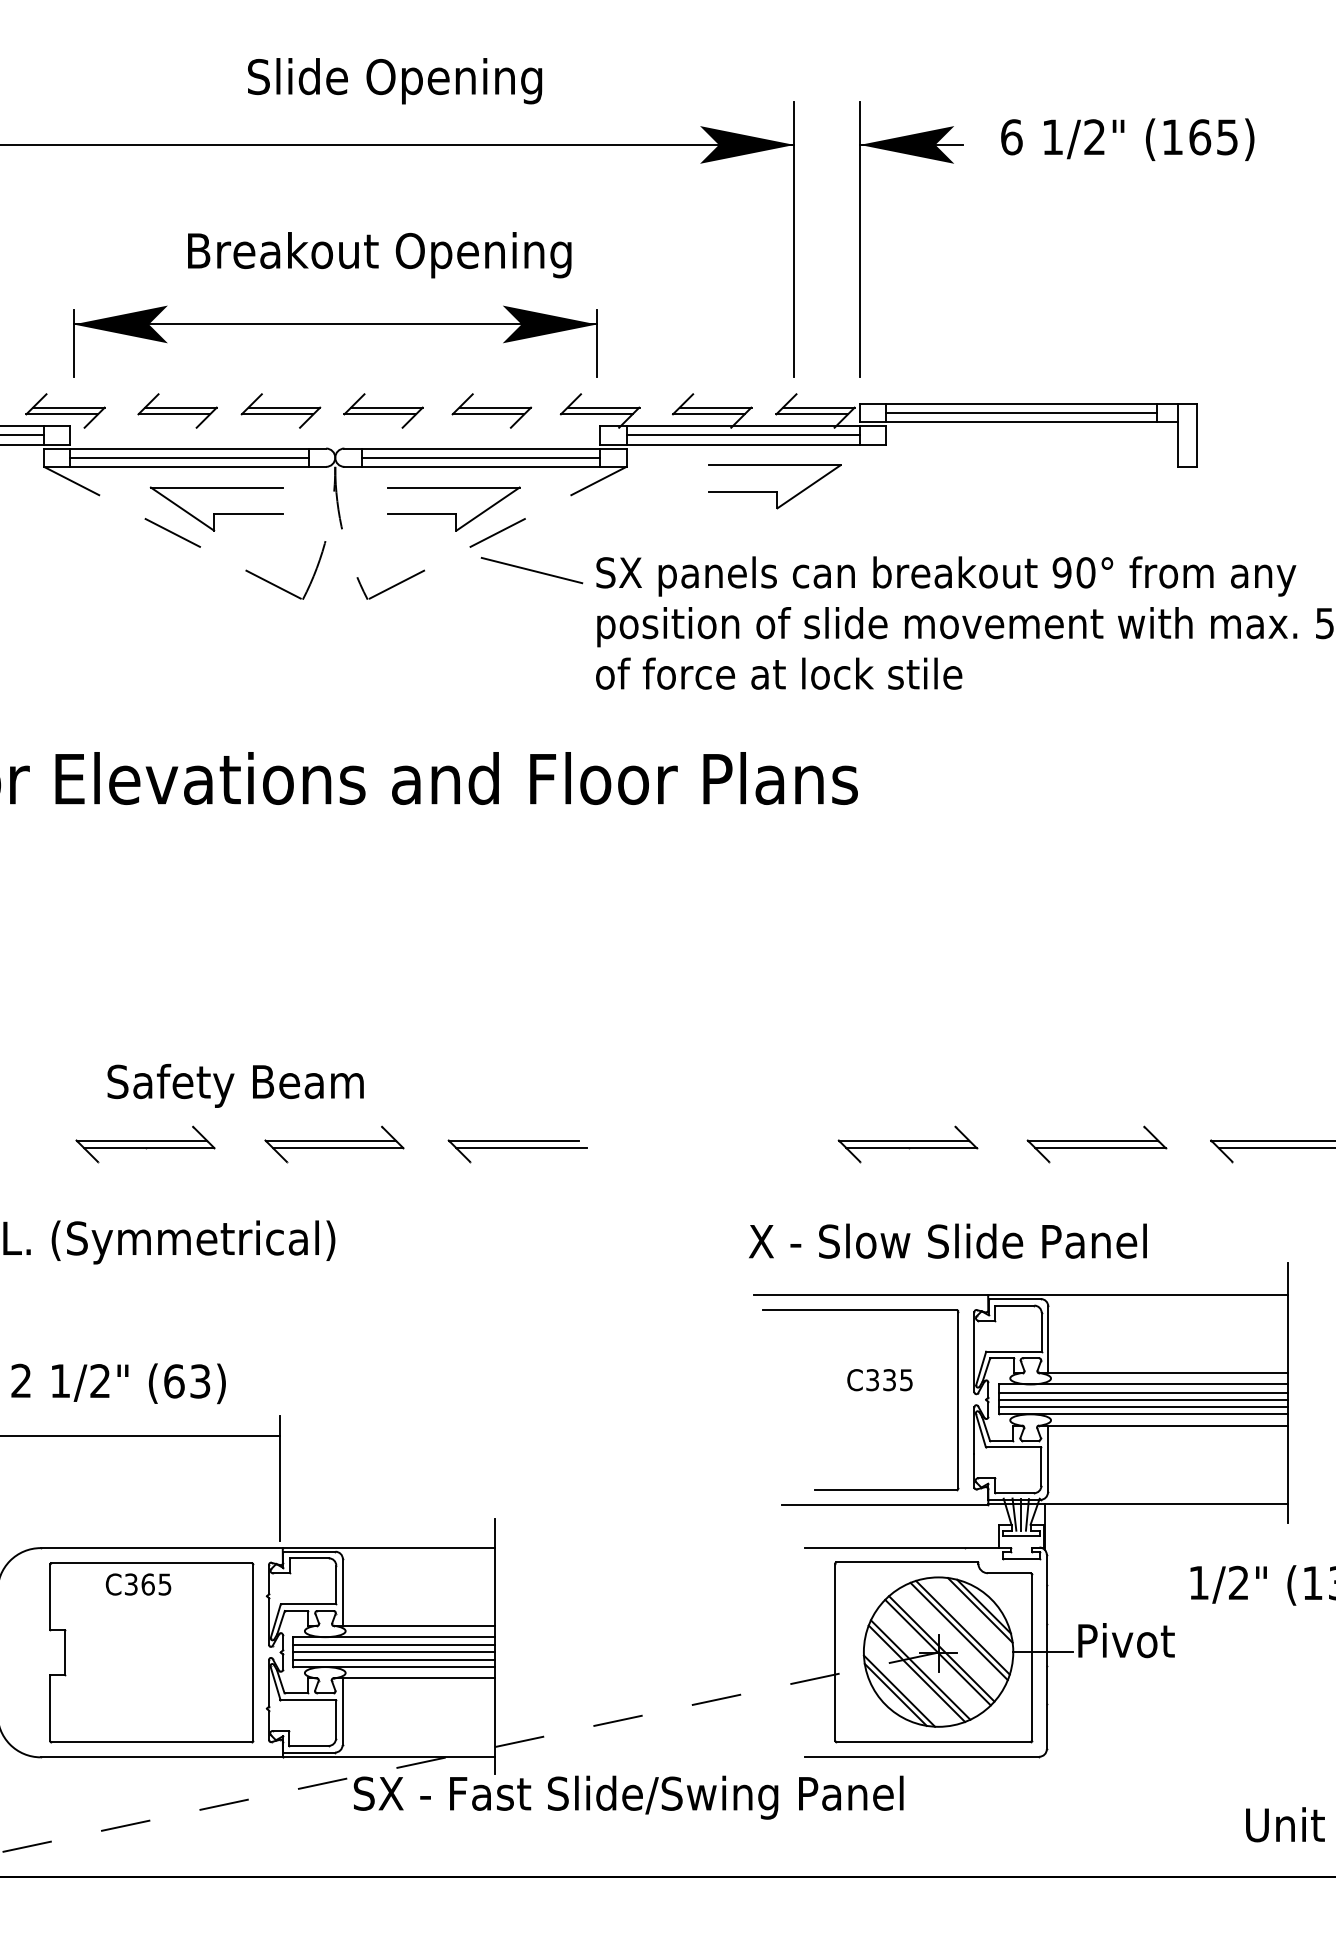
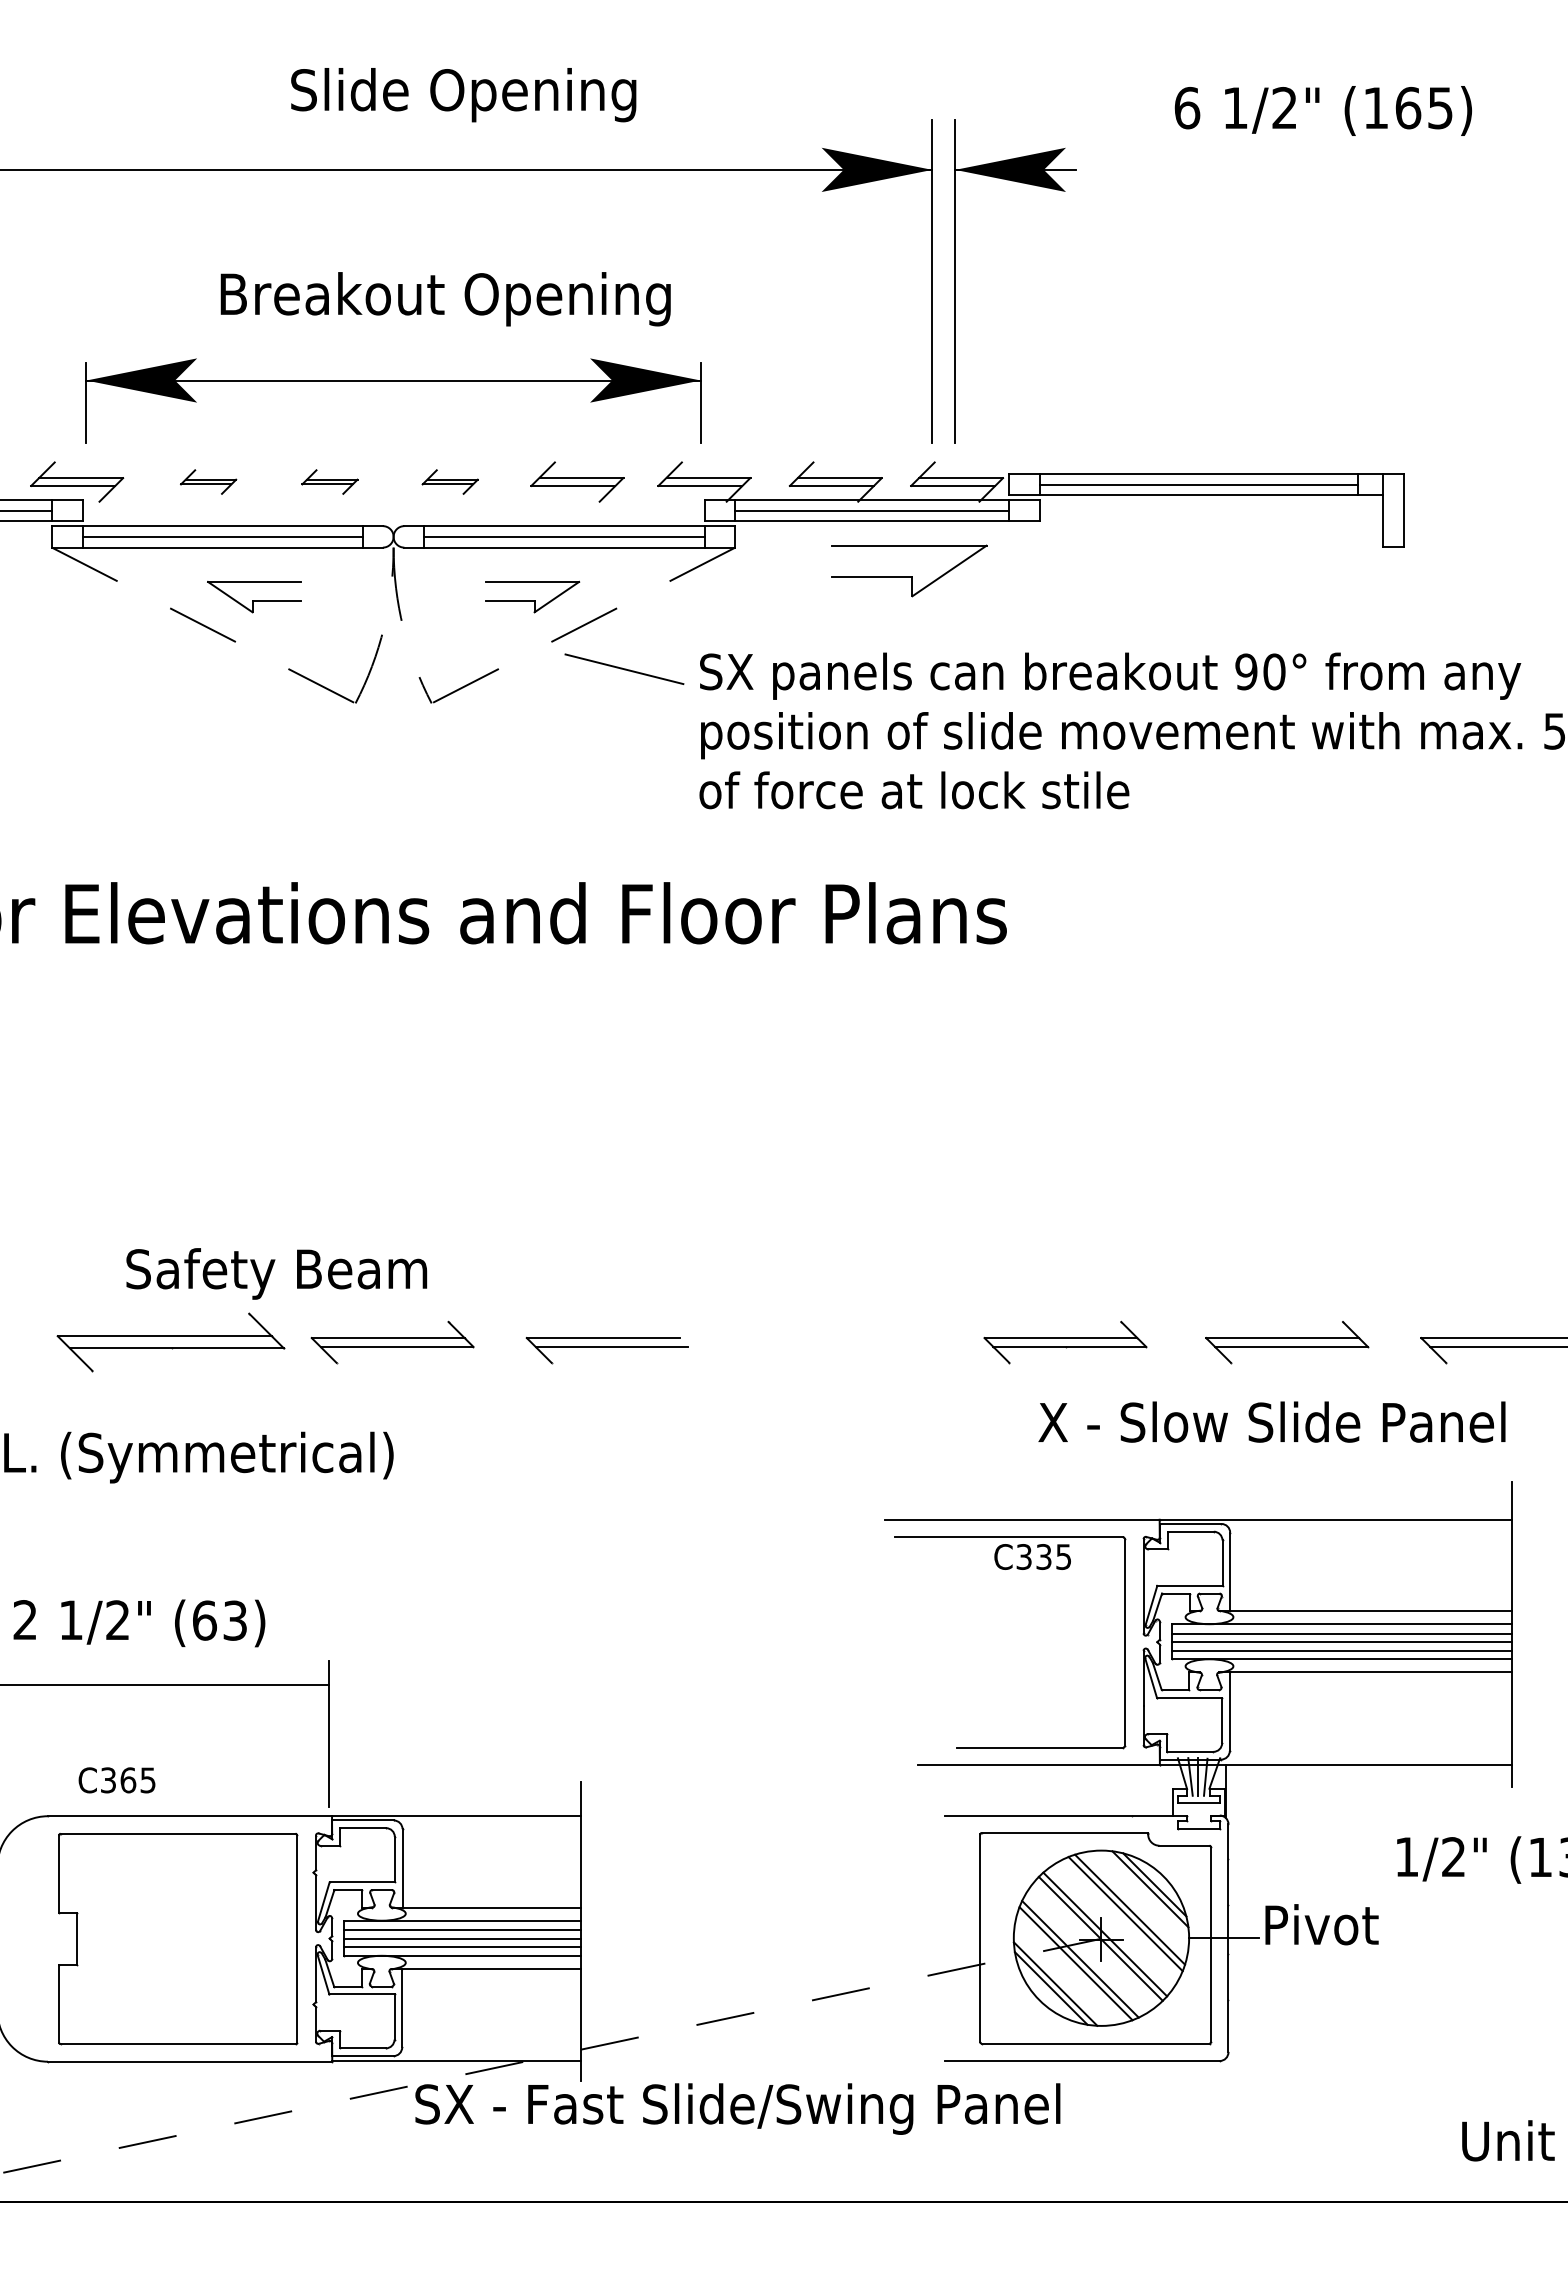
text: (1127, 139) -> (1323, 110), moved
part: (860, 239) -> (955, 280), moved
part: (177, 410) -> (208, 481), size x0.6
part: (280, 410) -> (329, 481), size x0.6
part: (383, 410) -> (450, 481), size x0.6
part: (216, 508) -> (254, 596), size x0.6
part: (453, 508) -> (532, 596), size x0.6
part: (145, 1144) -> (170, 1342), size x1.4
text: (947, 1240) -> (1271, 1421), moved
text: (879, 1380) -> (1032, 1557), moved
text: (138, 1584) -> (116, 1780), moved

